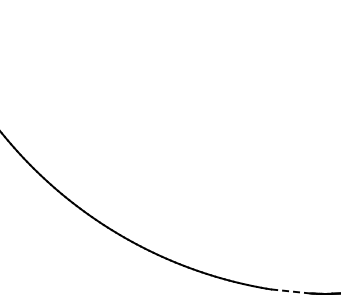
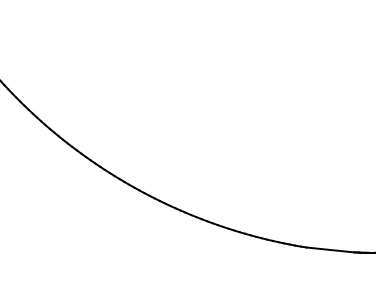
line: (290, 291) -> (329, 250), dashed -> solid

